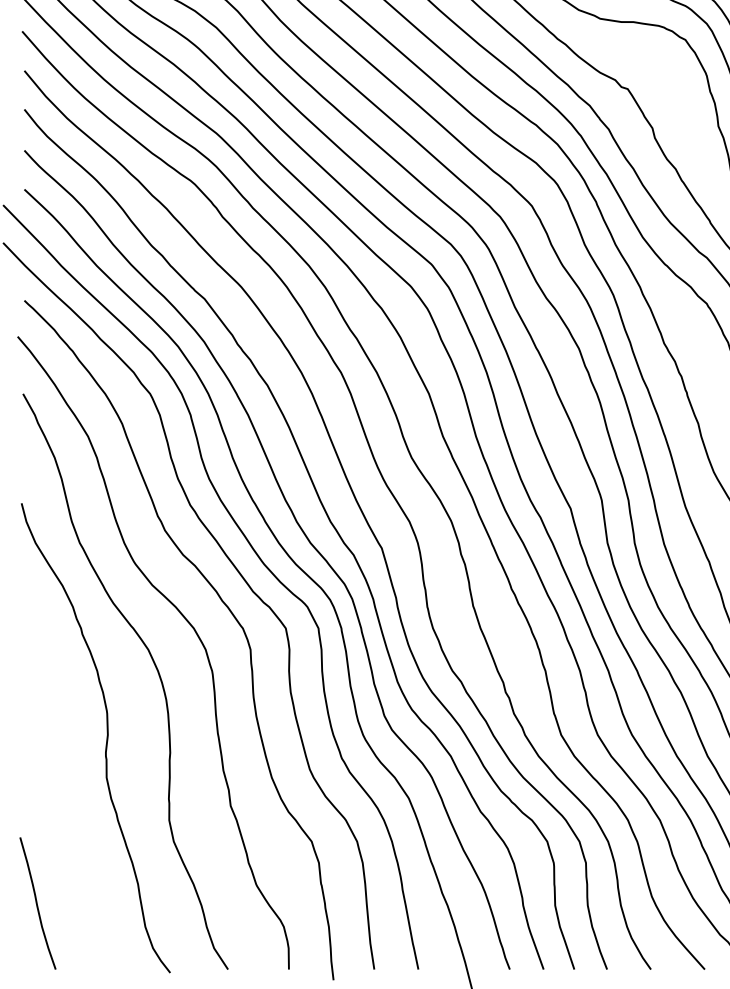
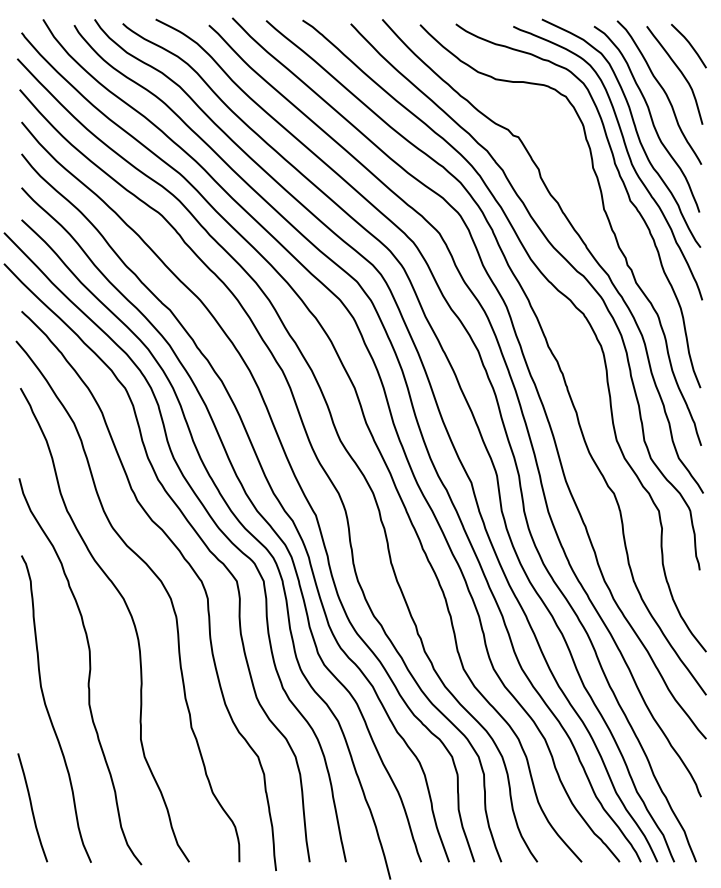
curve: (57, 785) -> (48, 710), added

